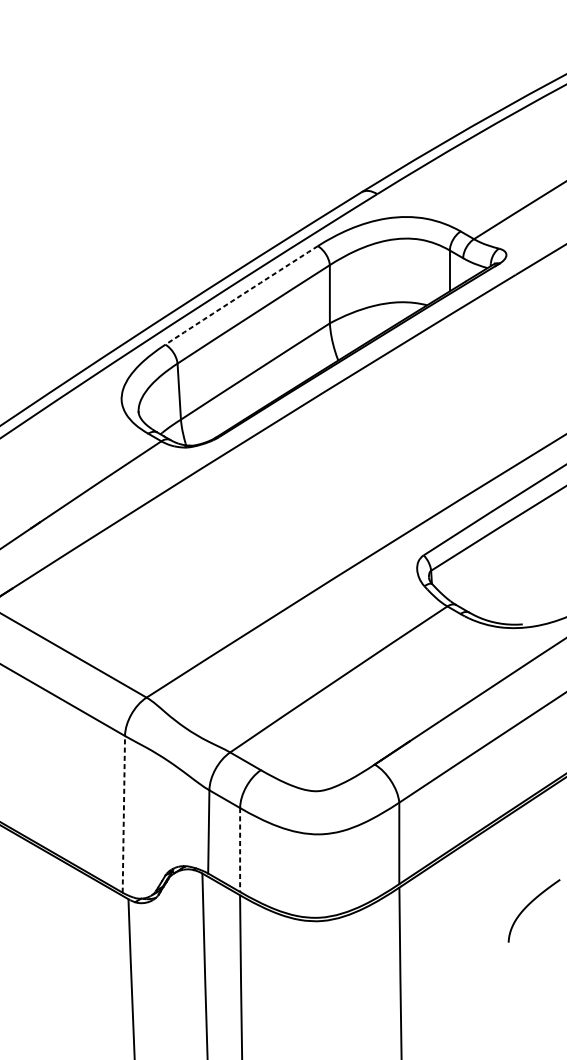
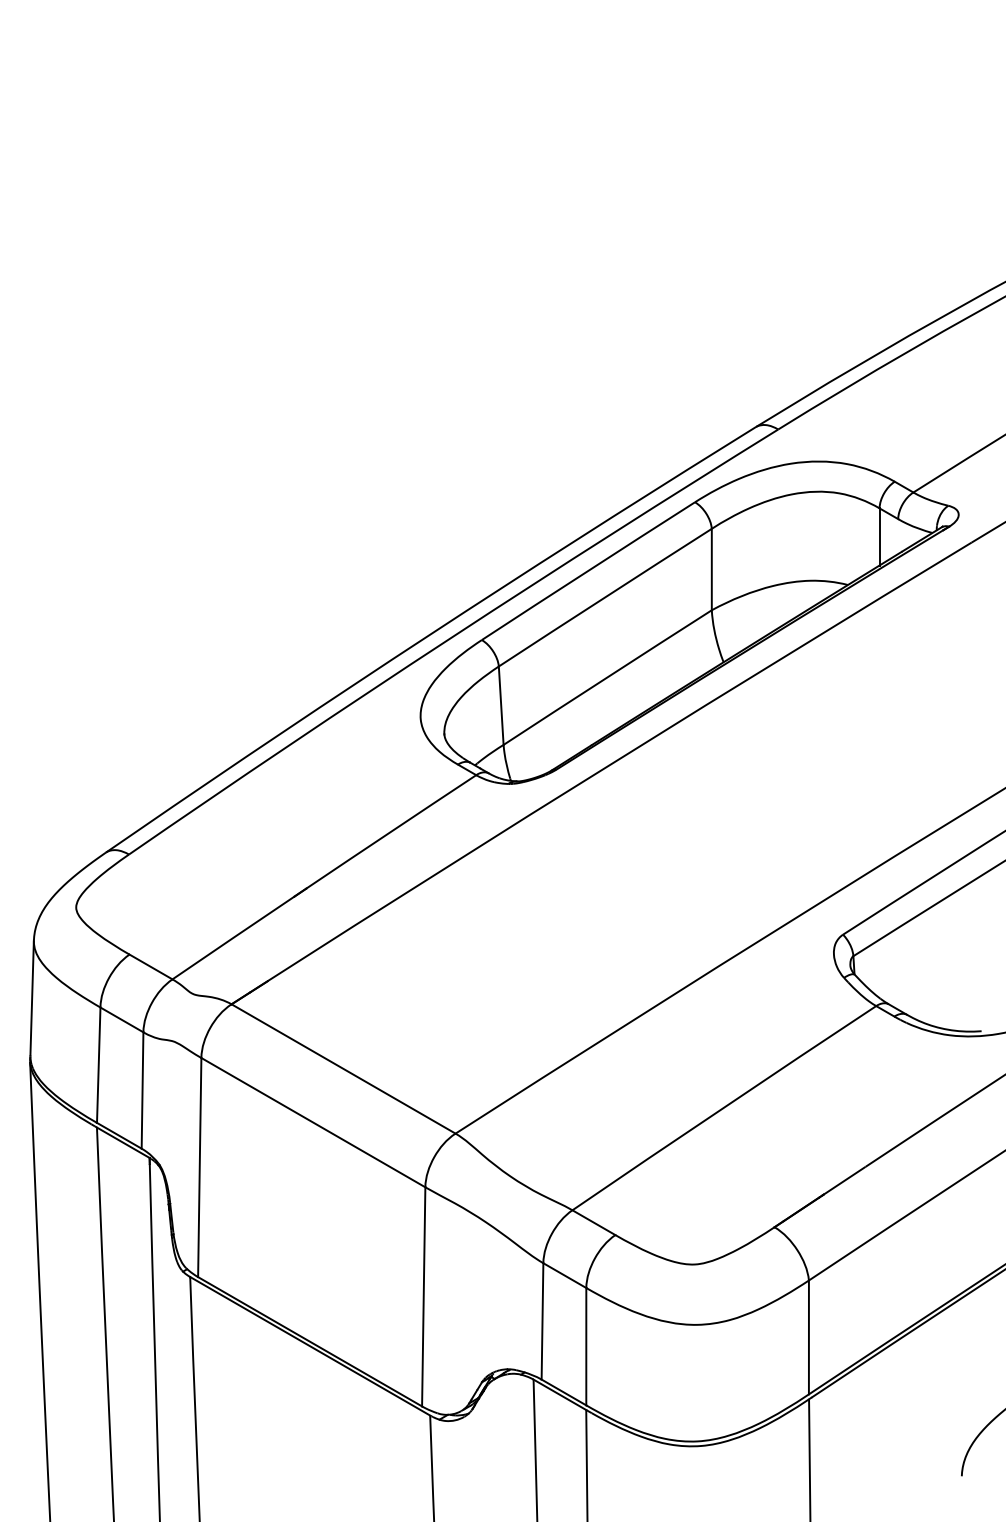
arc: (241, 294) -> (588, 570), dashed -> solid
line: (123, 814) -> (423, 1296), dashed -> solid
line: (240, 849) -> (586, 1346), dashed -> solid

